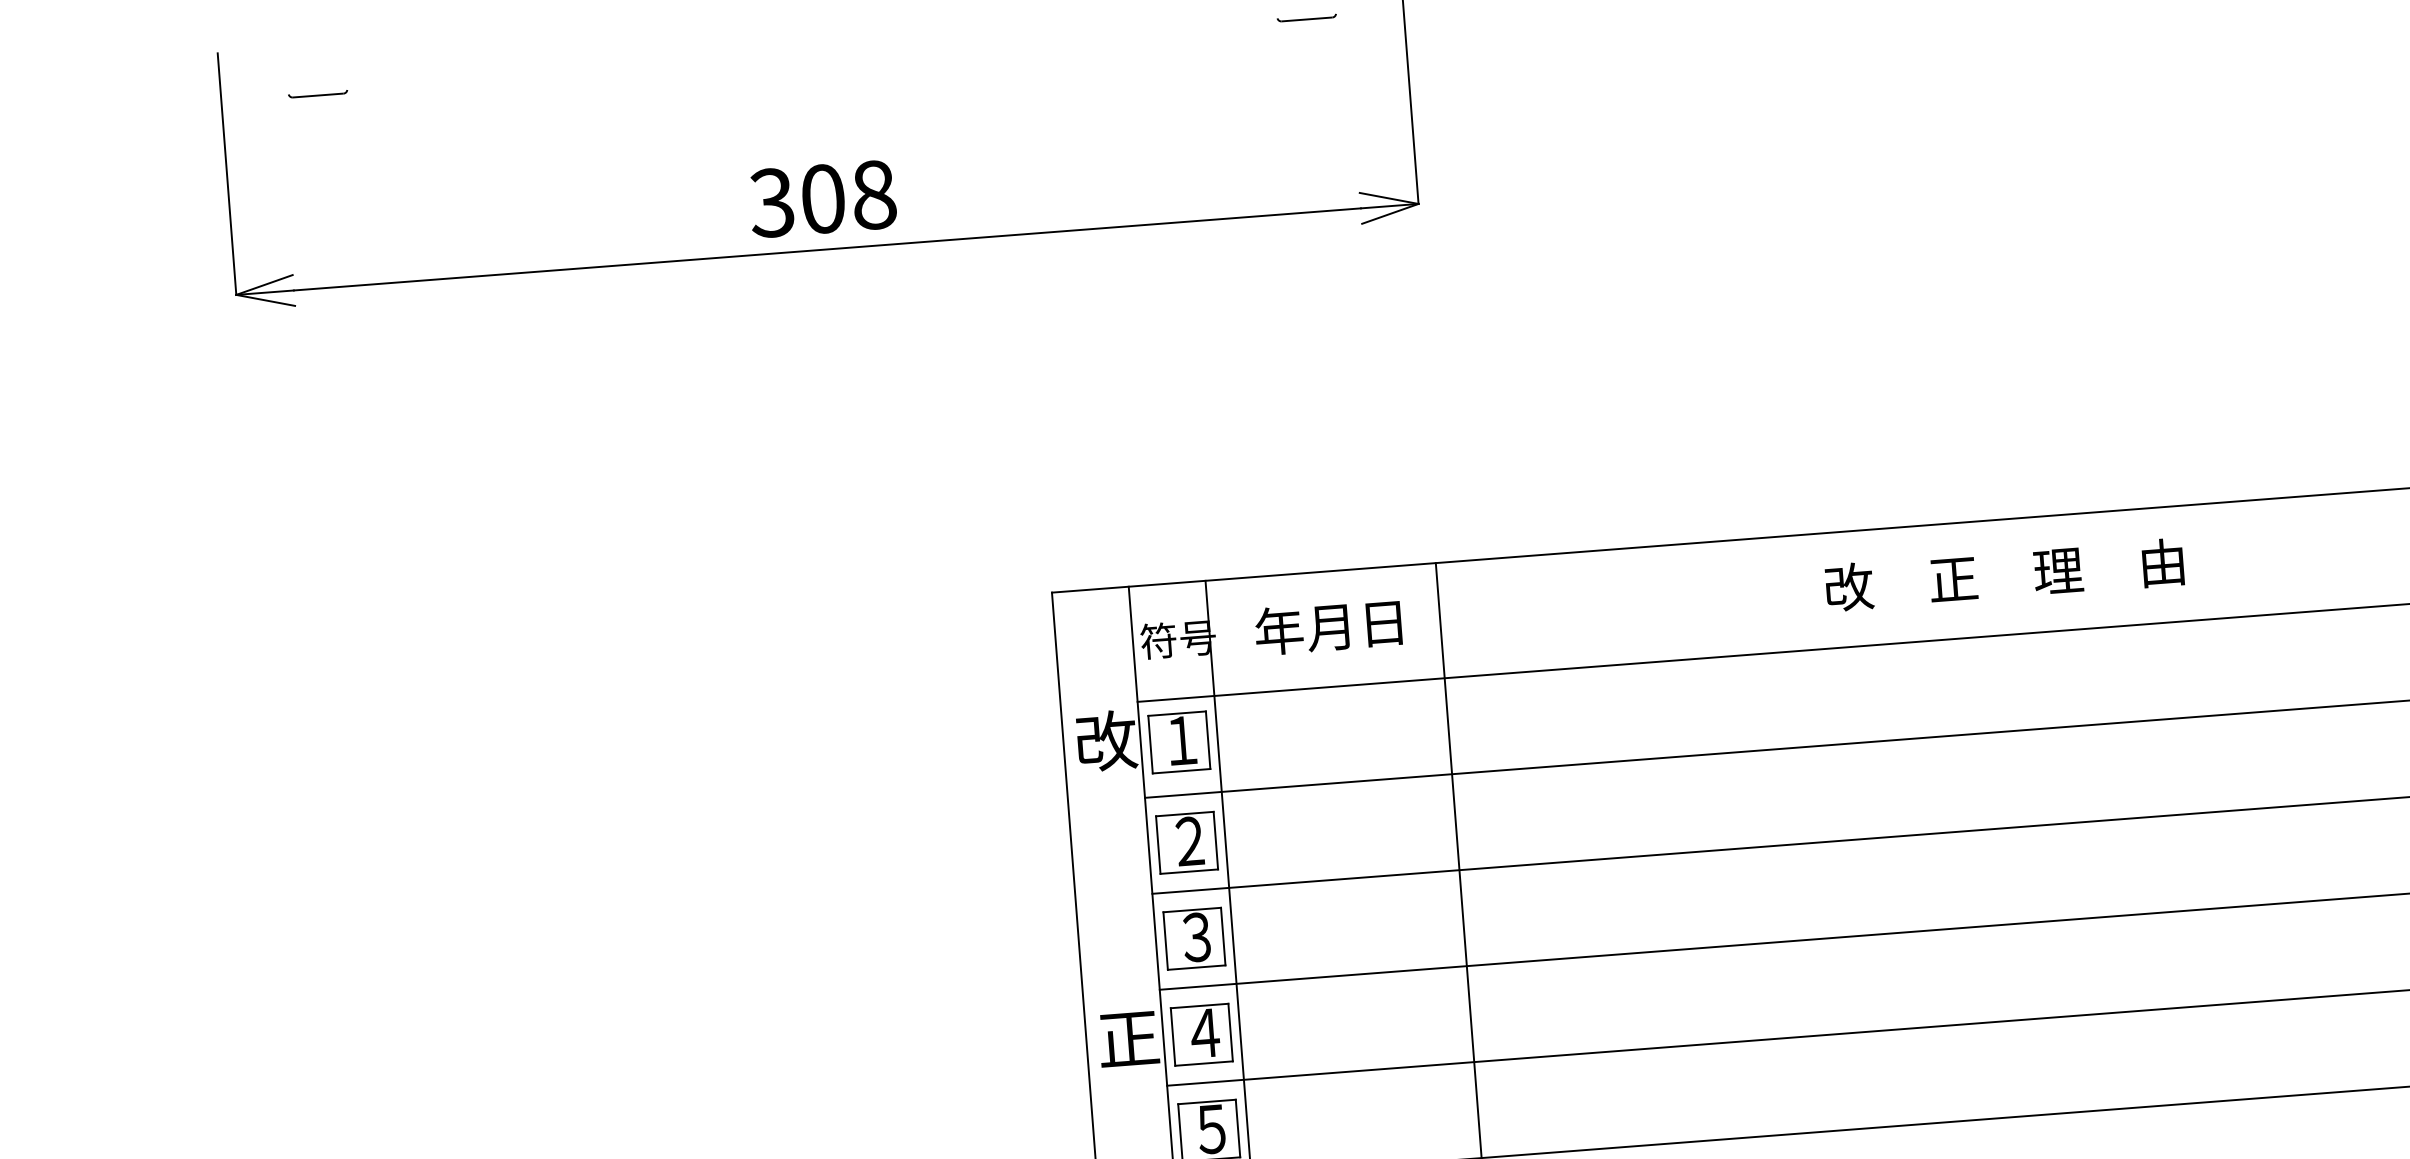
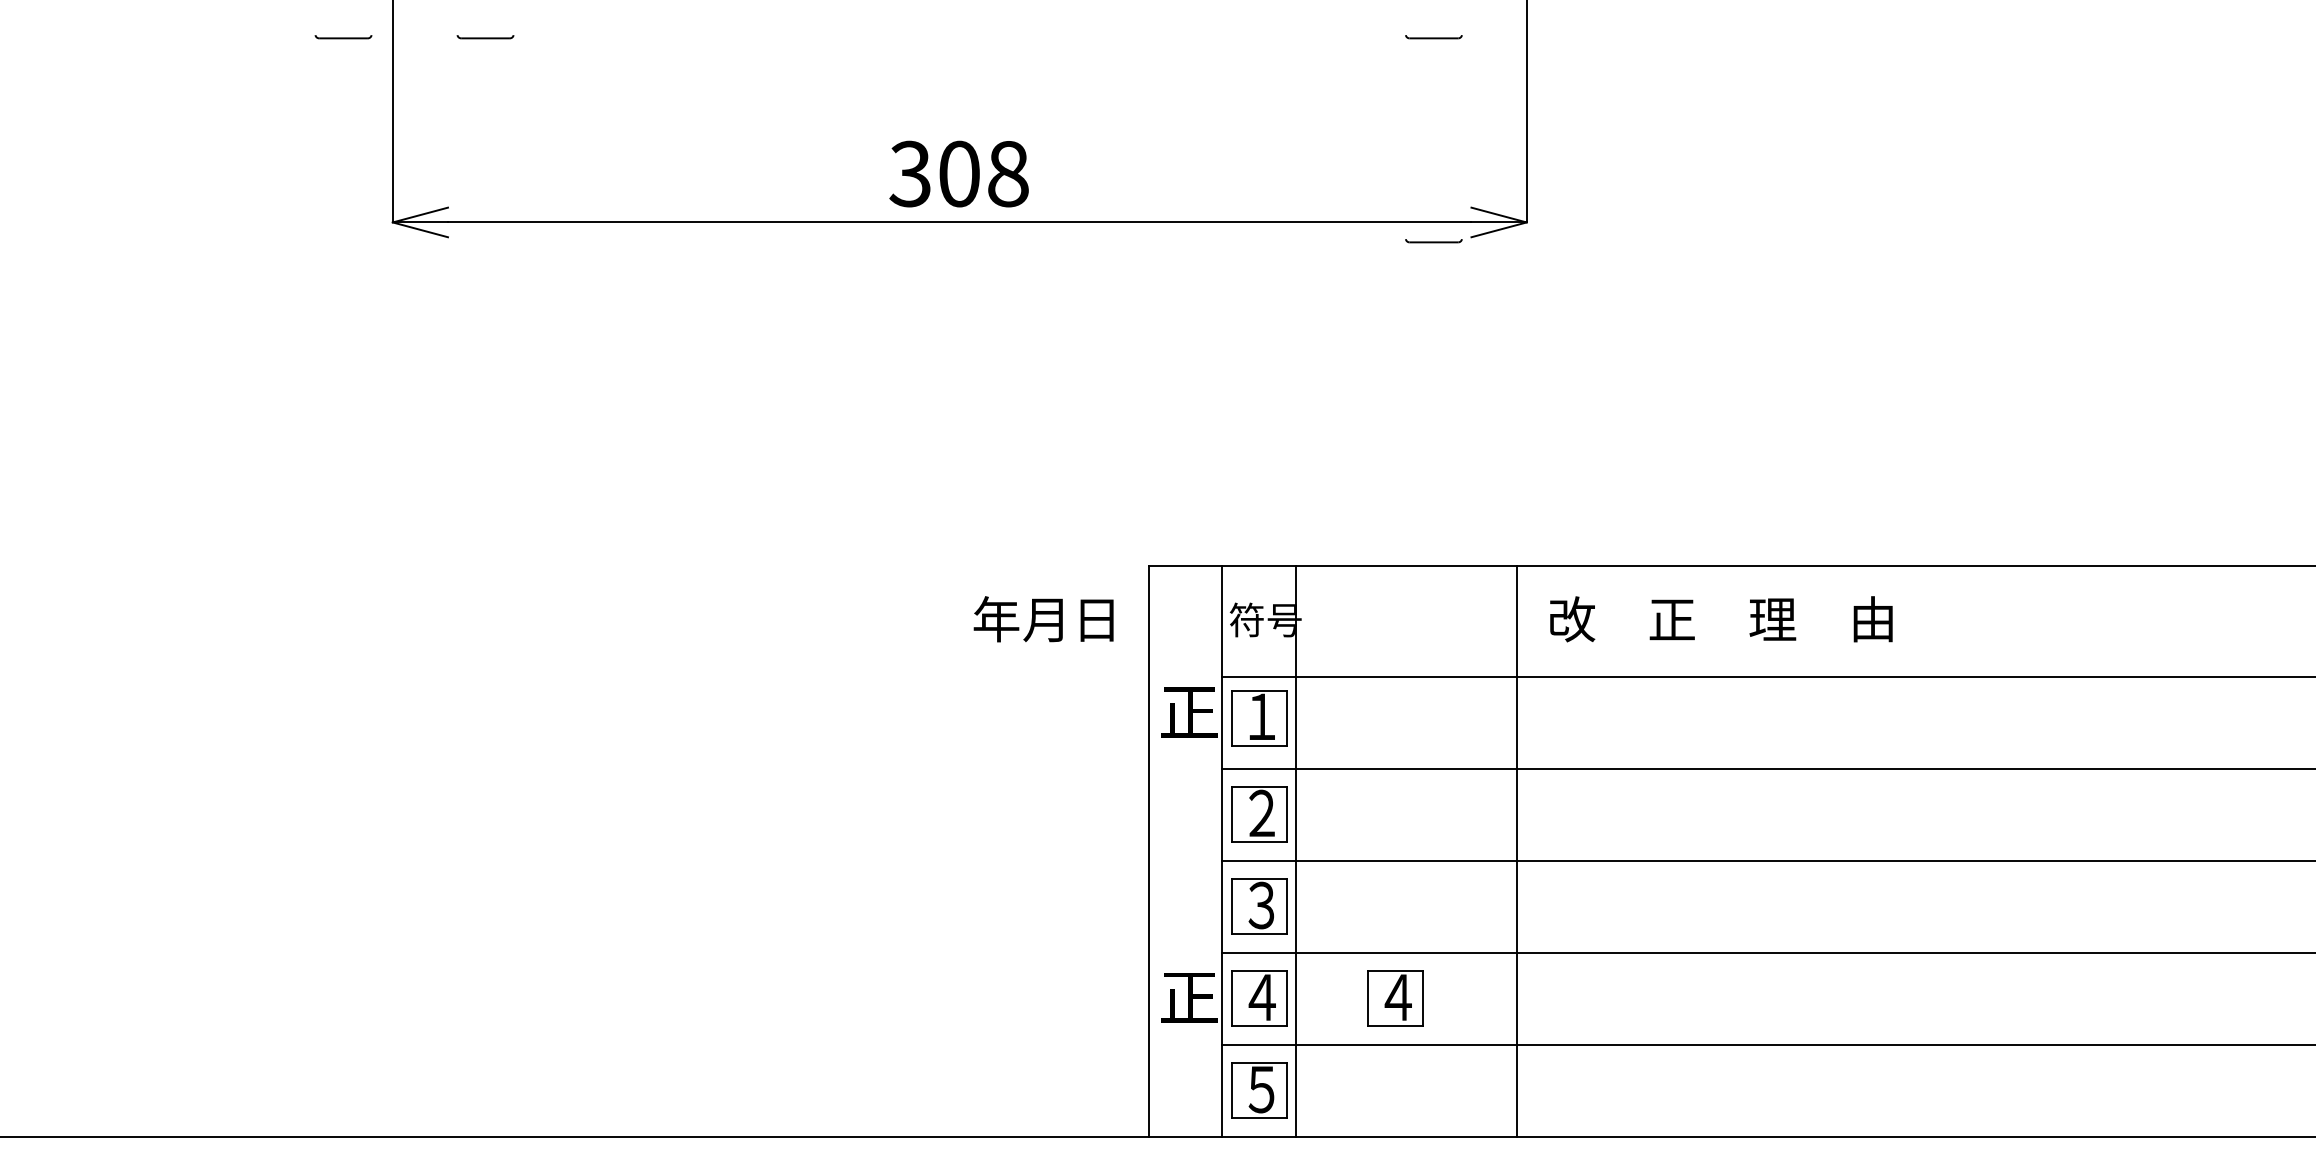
part: (170, 106) -> (343, 37), added
part: (1322, 231) -> (1433, 241), added
text: (2004, 575) -> (1721, 619), moved
text: (1328, 627) -> (1043, 619), moved
text: (1106, 740) -> (1189, 711), 改 -> 正
part: (1344, 1023) -> (1395, 998), added

